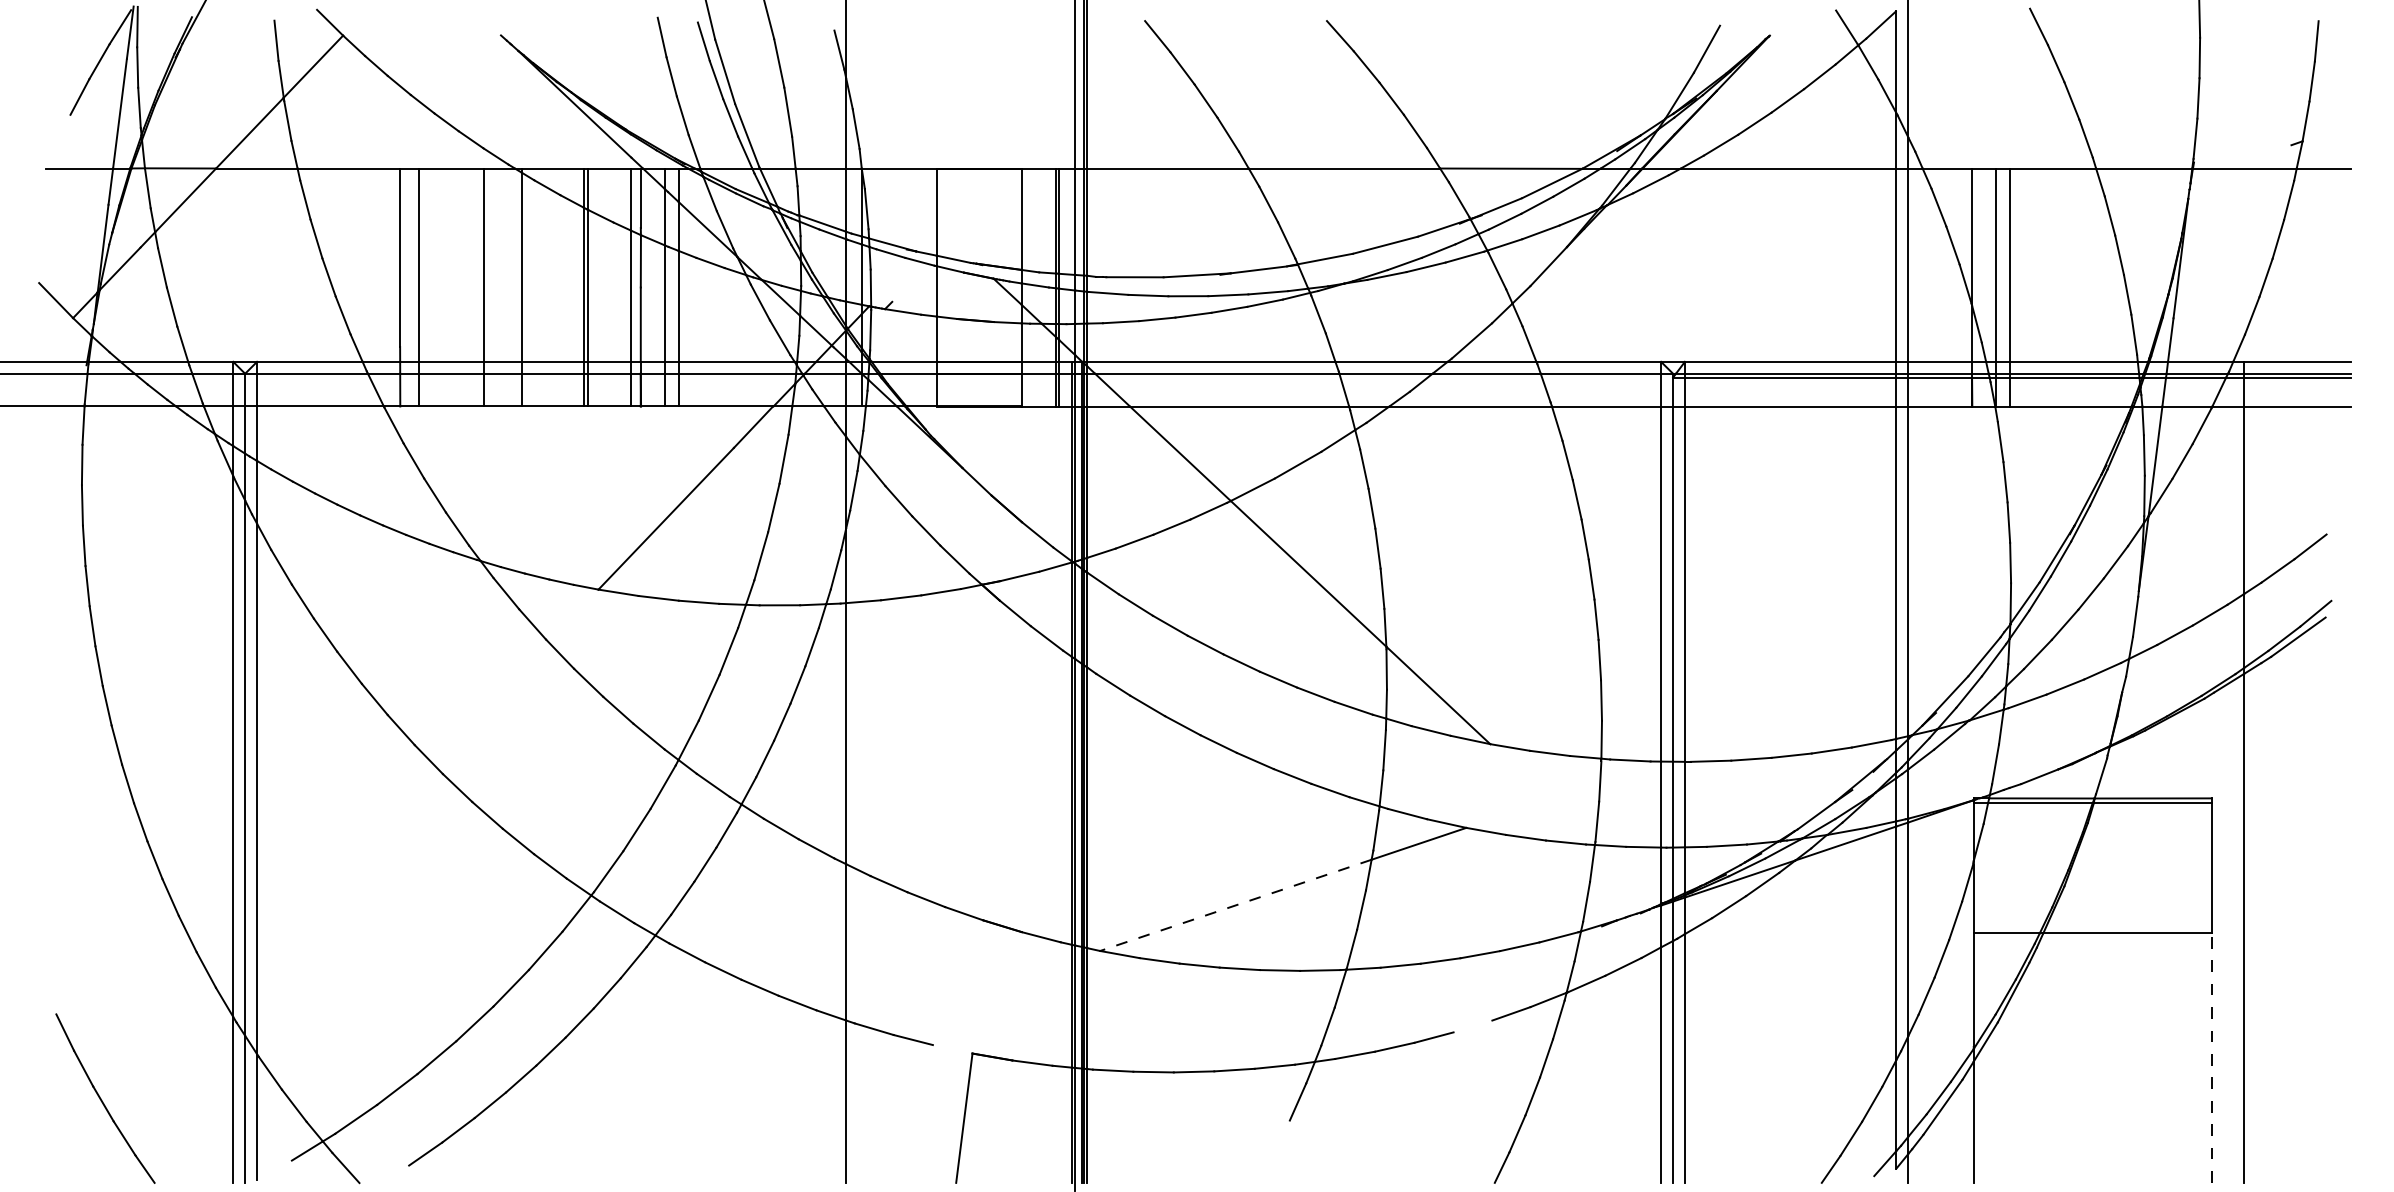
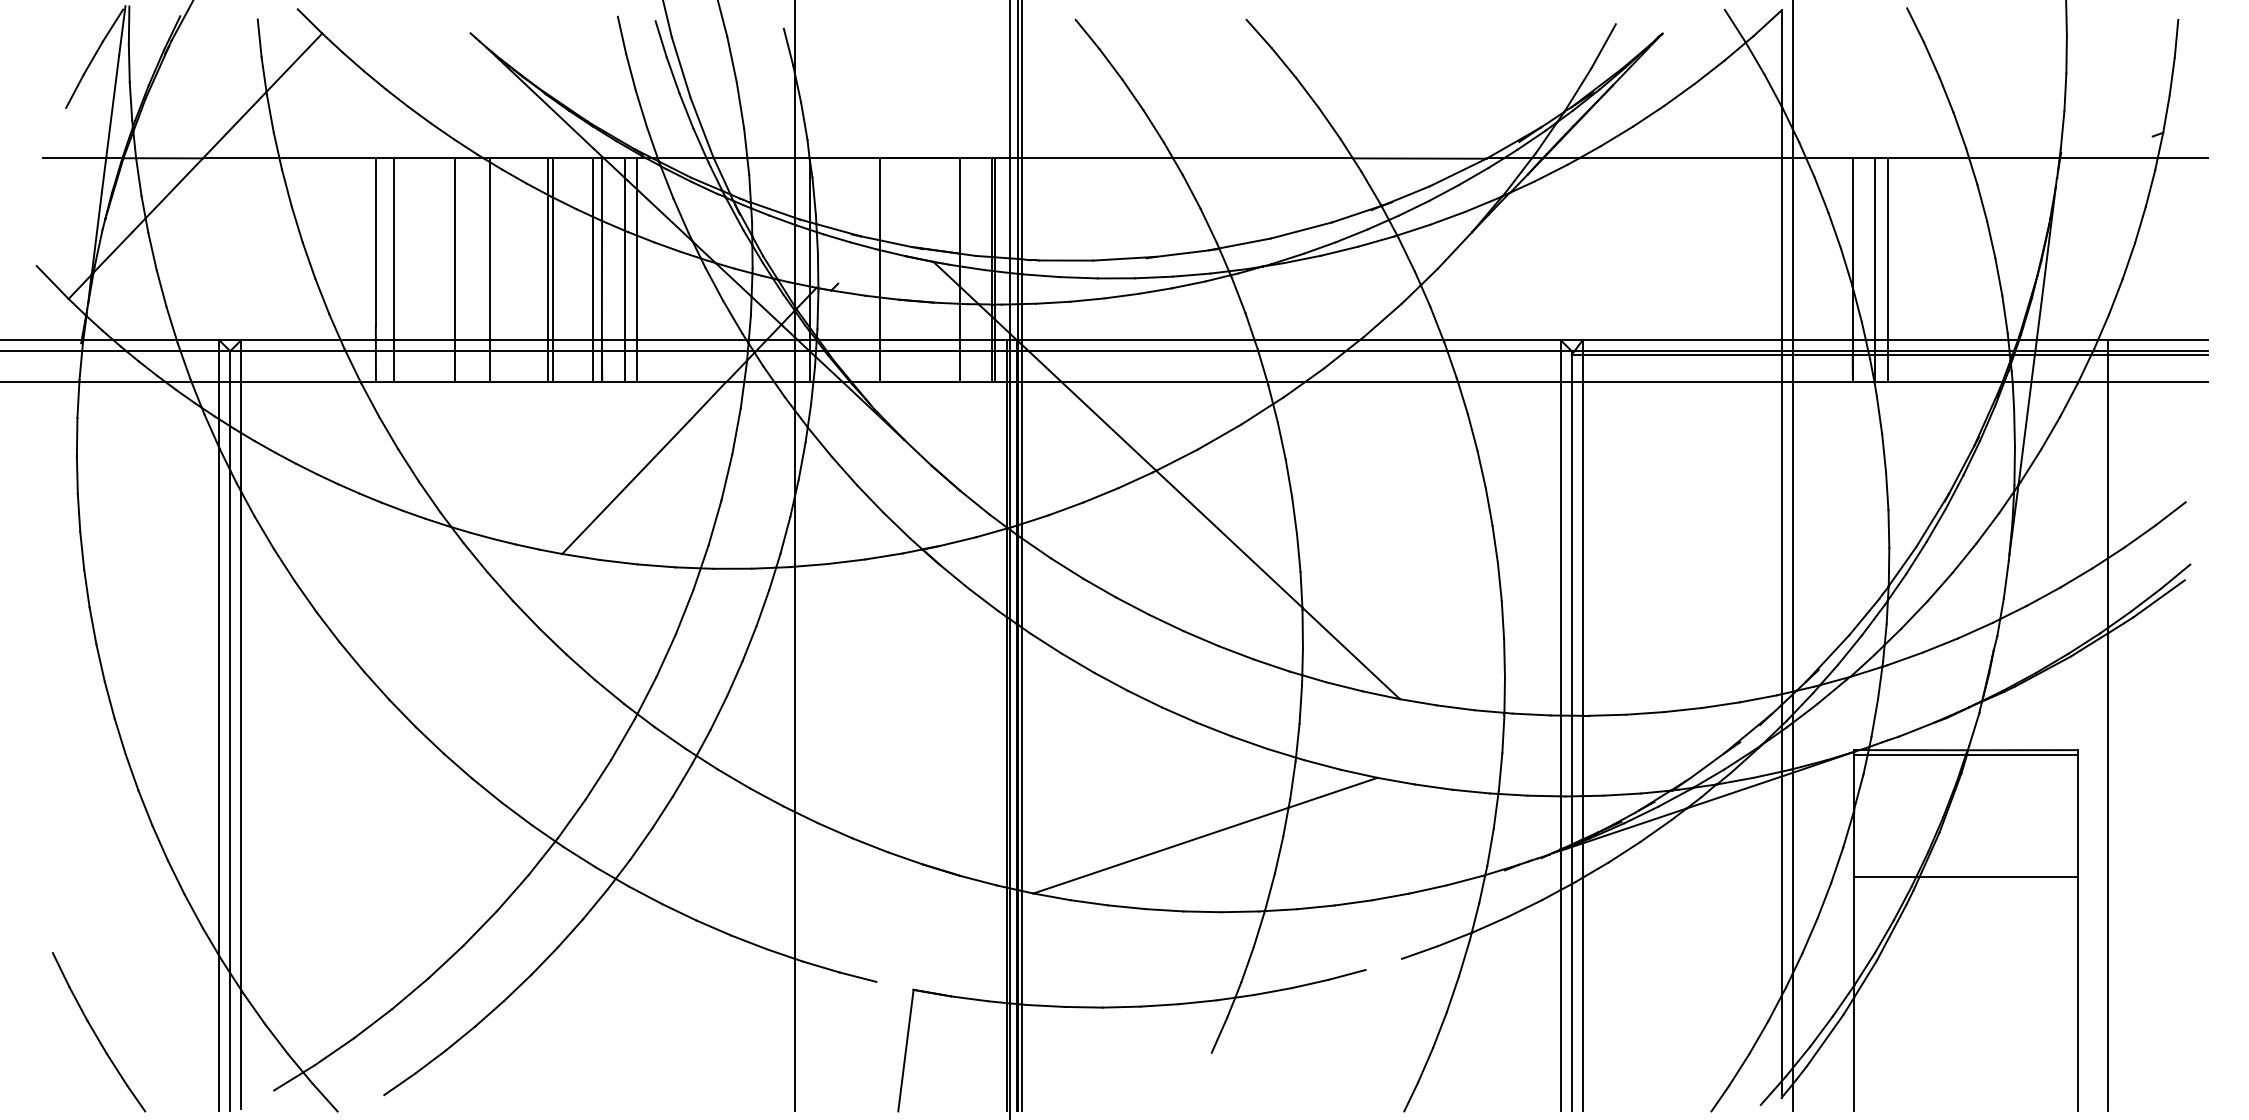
line: (1235, 905) -> (1160, 850), dashed -> solid
line: (2211, 1058) -> (2077, 994), dashed -> solid

